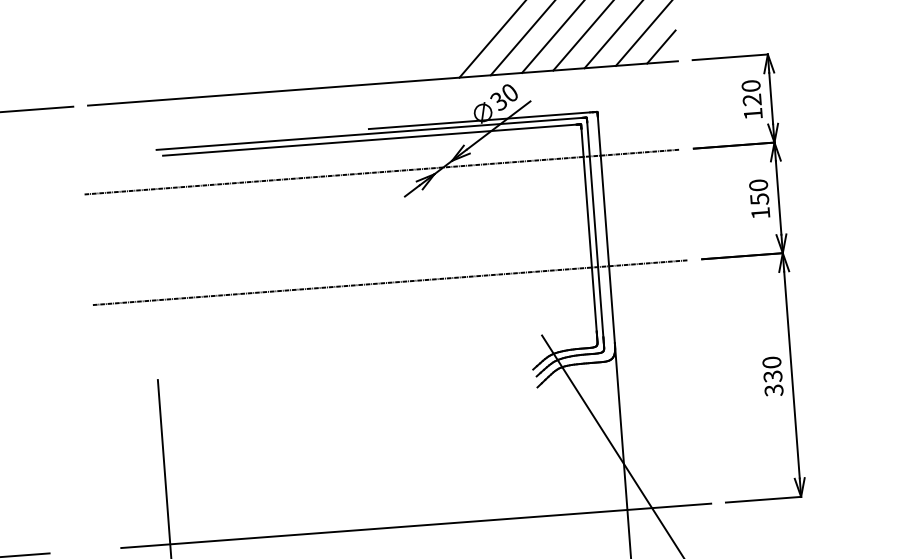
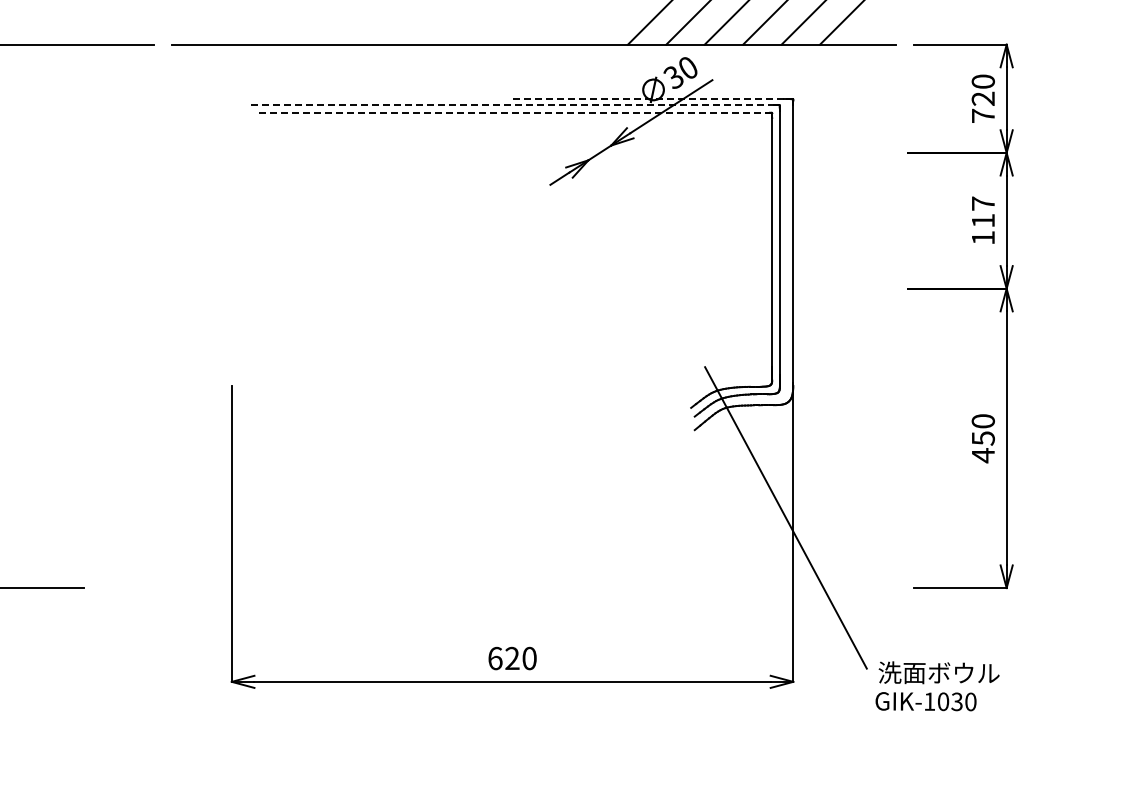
line: (661, 46) -> (877, 25), removed
text: (753, 113) -> (983, 115), 120 -> 720
line: (479, 121) -> (648, 99), solid -> dashed
line: (370, 134) -> (513, 105), solid -> dashed
line: (369, 139) -> (512, 112), solid -> dashed
line: (381, 171) -> (523, 152), removed
text: (758, 192) -> (982, 212), 150 -> 117
line: (389, 282) -> (523, 288), removed
text: (772, 383) -> (982, 447), 330 -> 450
line: (415, 526) -> (533, 588), removed

